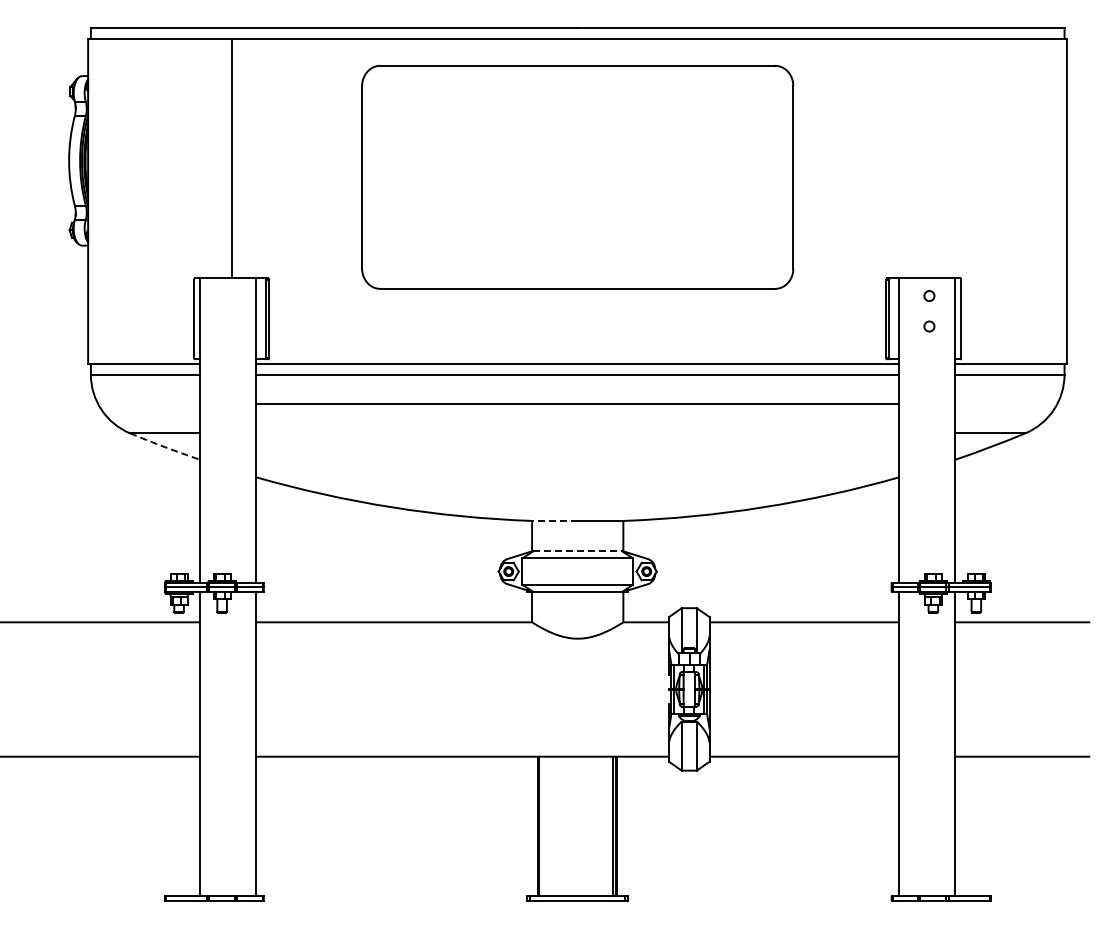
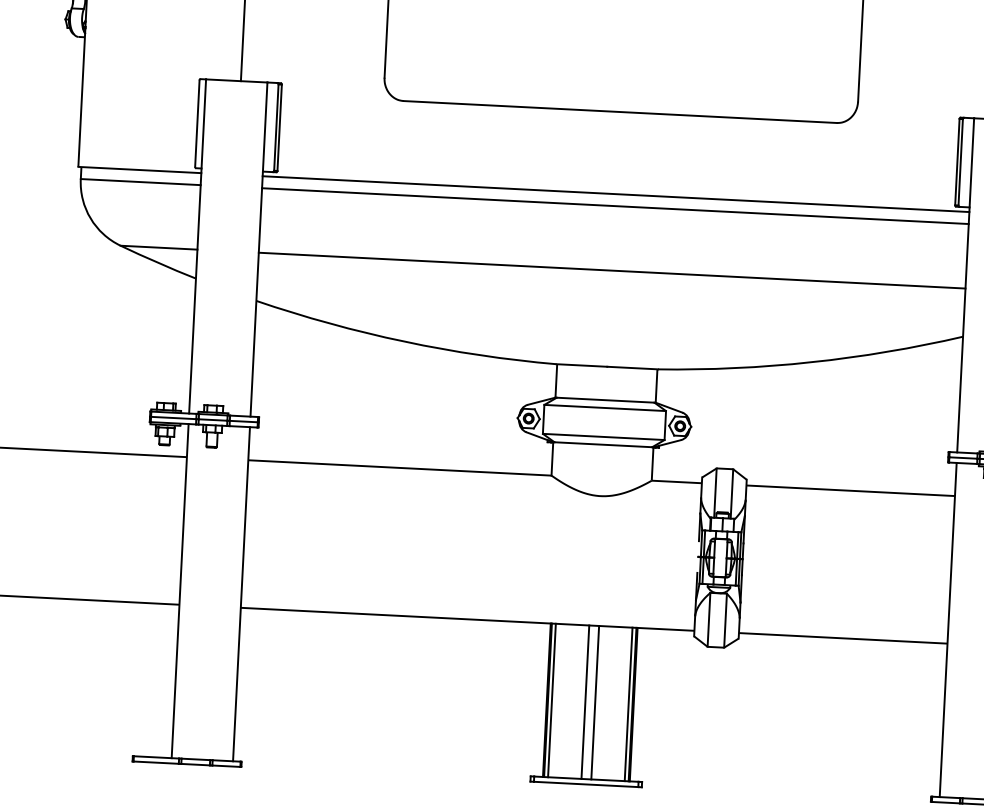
line: (577, 404) -> (611, 270), moved
arc: (164, 447) -> (157, 263), dashed -> solid
line: (554, 520) -> (581, 365), dashed -> solid
line: (578, 551) -> (606, 400), dashed -> solid
line: (542, 826) -> (551, 700), added
line: (573, 826) -> (585, 702), added
line: (582, 826) -> (595, 702), added

